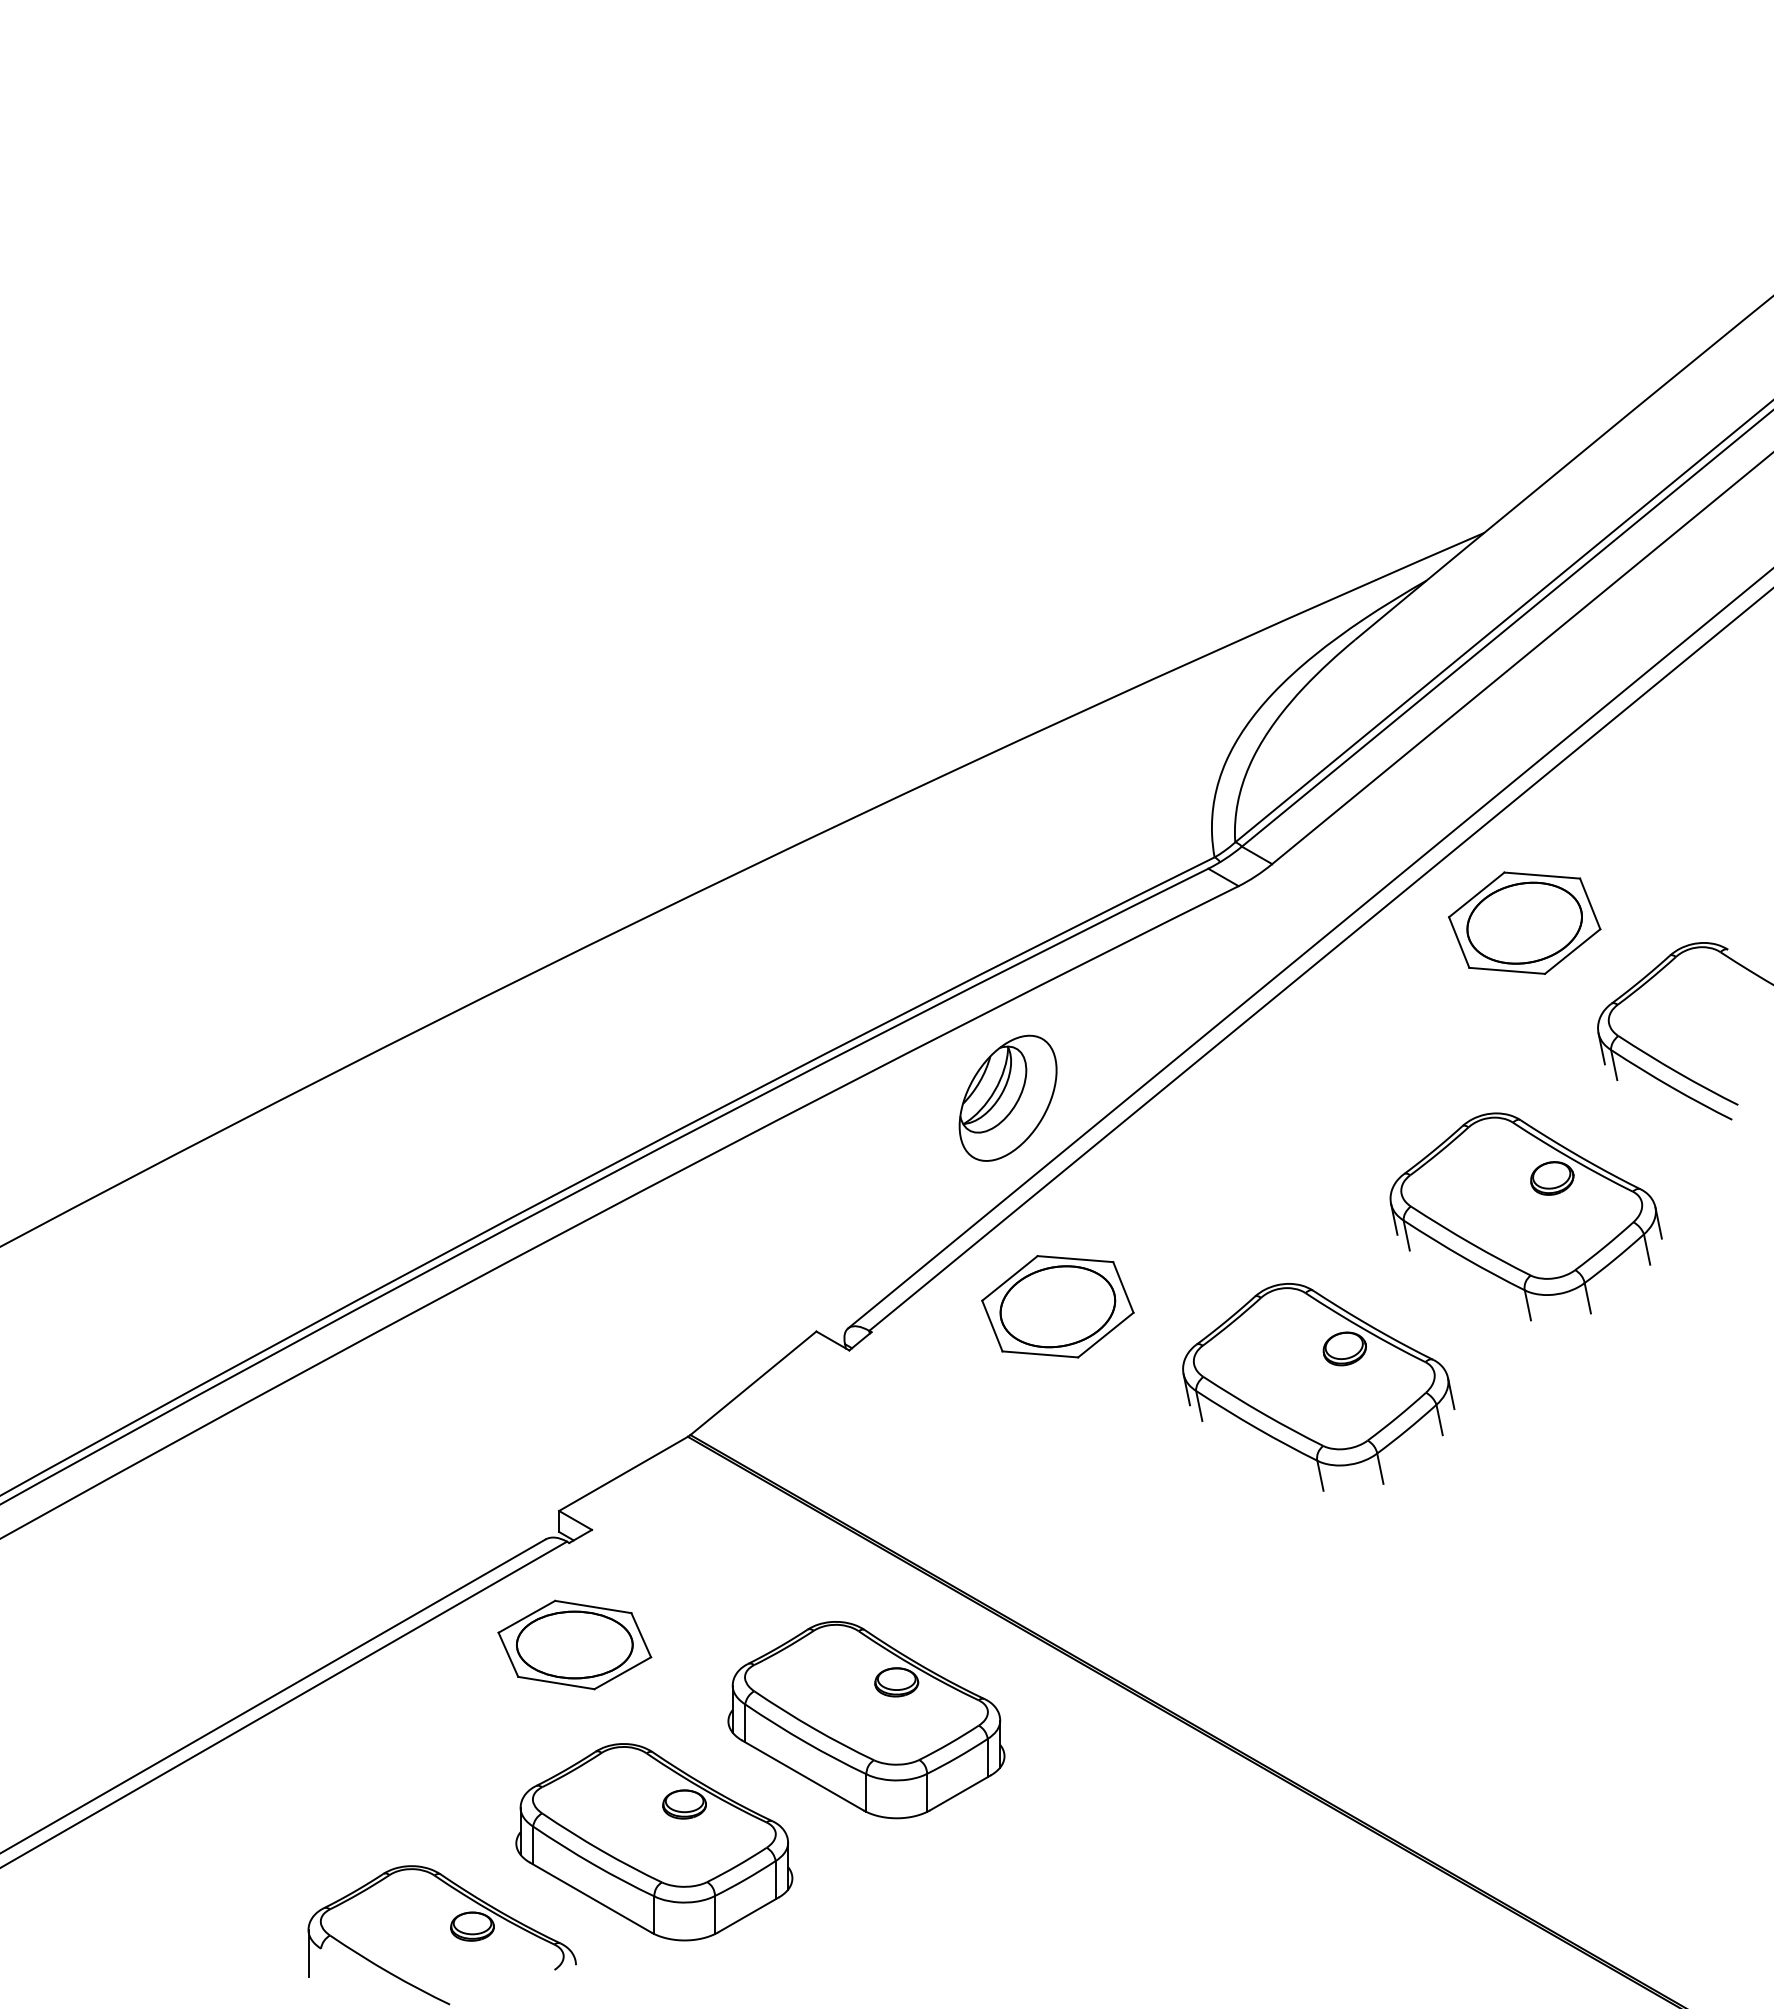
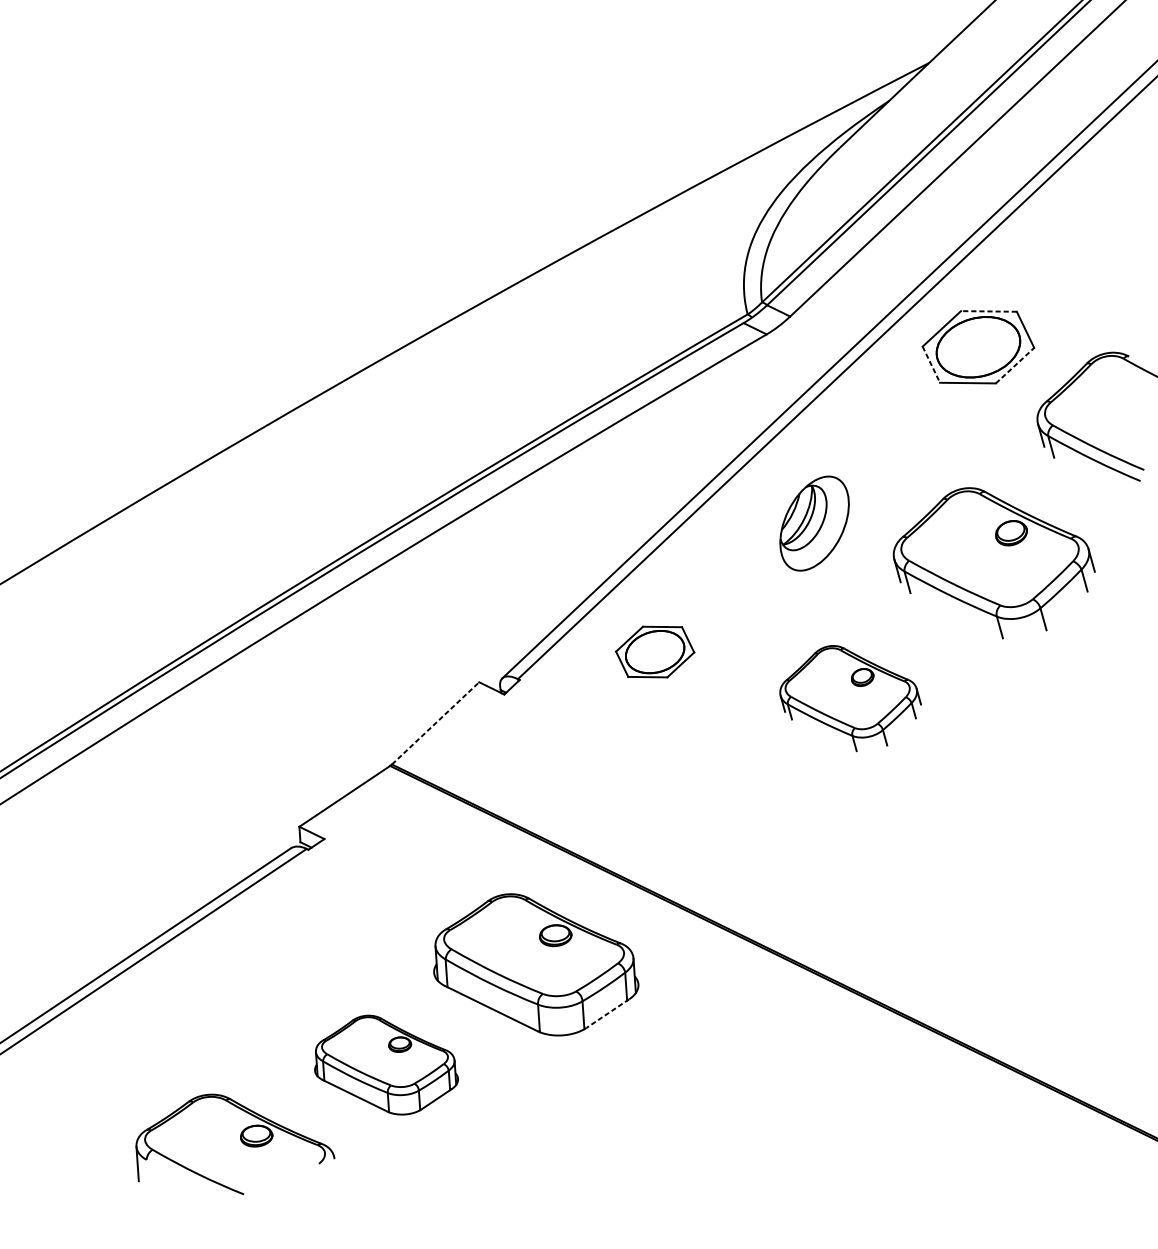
line: (1542, 875) -> (989, 311), solid -> dashed
line: (1459, 942) -> (931, 364), solid -> dashed
line: (1572, 951) -> (1014, 365), solid -> dashed
part: (1007, 1097) -> (814, 523), moved
part: (1057, 1306) -> (654, 651), size x0.7
line: (753, 1383) -> (435, 723), solid -> dashed
part: (1318, 1387) -> (850, 698), size x0.7
part: (574, 1644) -> (317, 923), removed
line: (960, 1792) -> (607, 1013), solid -> dashed
part: (654, 1842) -> (385, 1065), size x0.7

